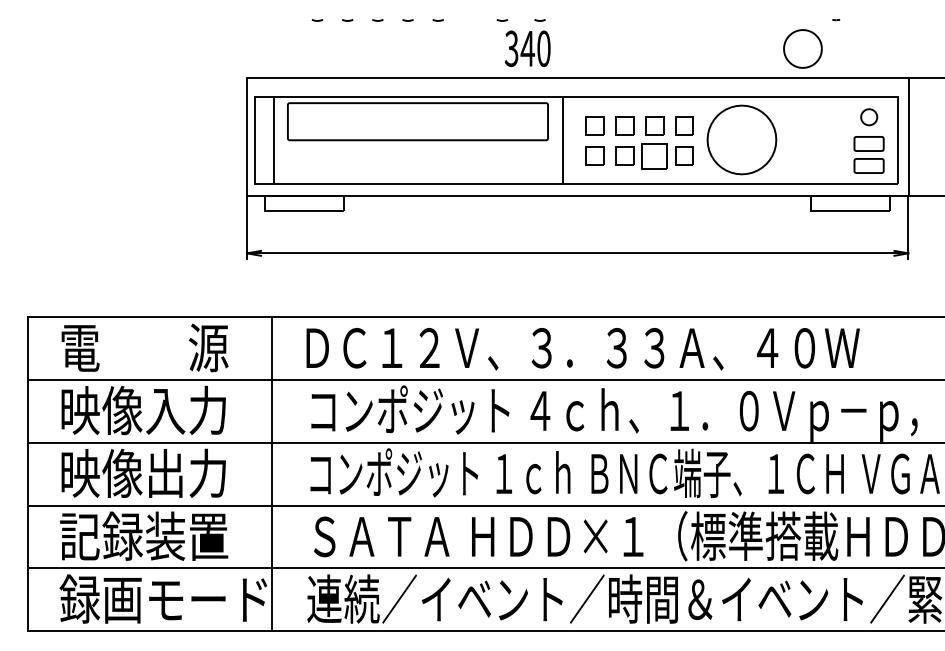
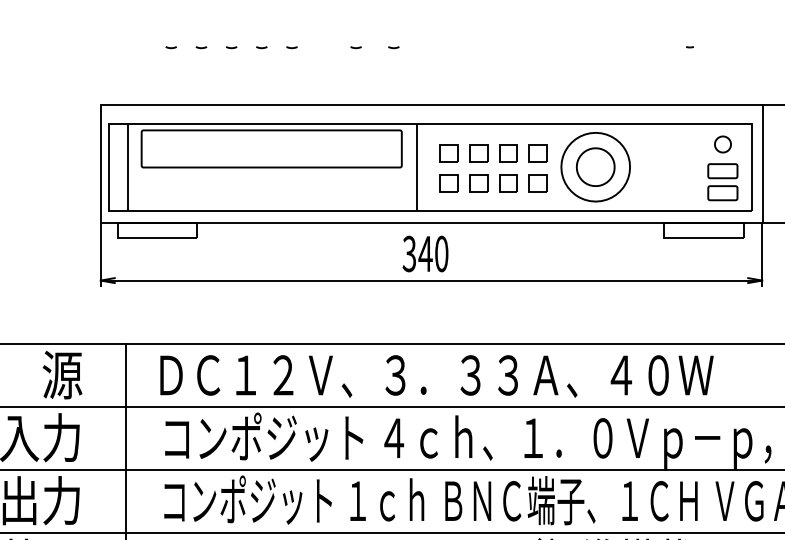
text: (527, 48) -> (425, 253), moved
part: (802, 48) -> (595, 166), moved
part: (654, 155) -> (508, 182), size x0.71

